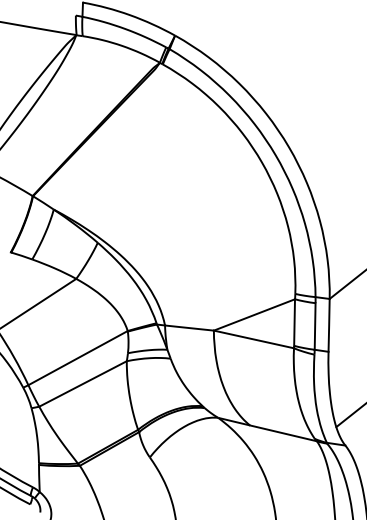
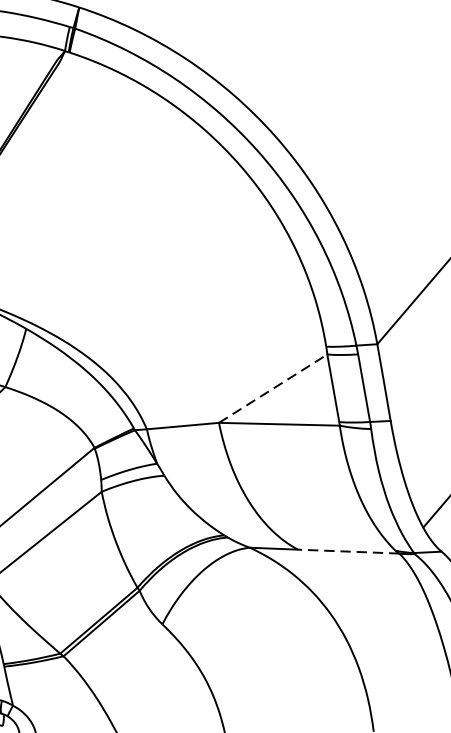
line: (254, 314) -> (273, 388), solid -> dashed
line: (282, 433) -> (347, 552), solid -> dashed

